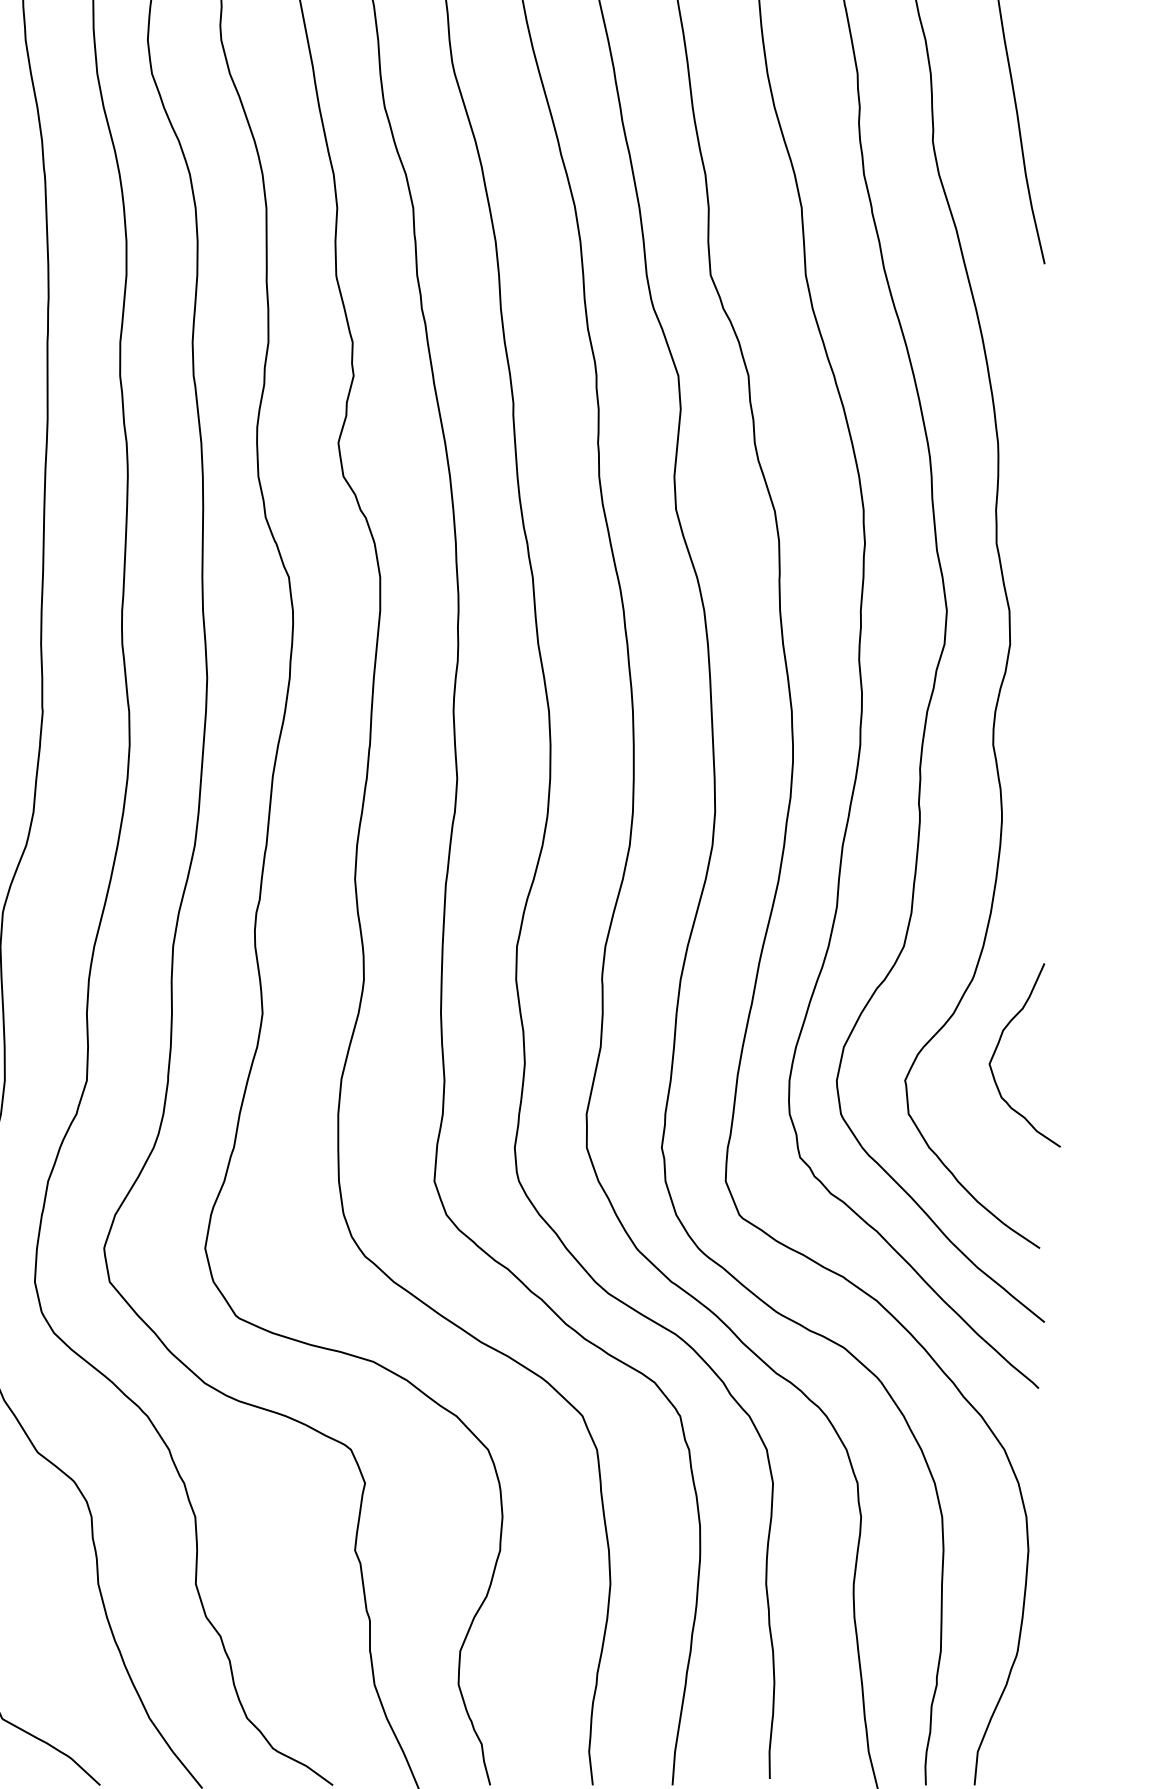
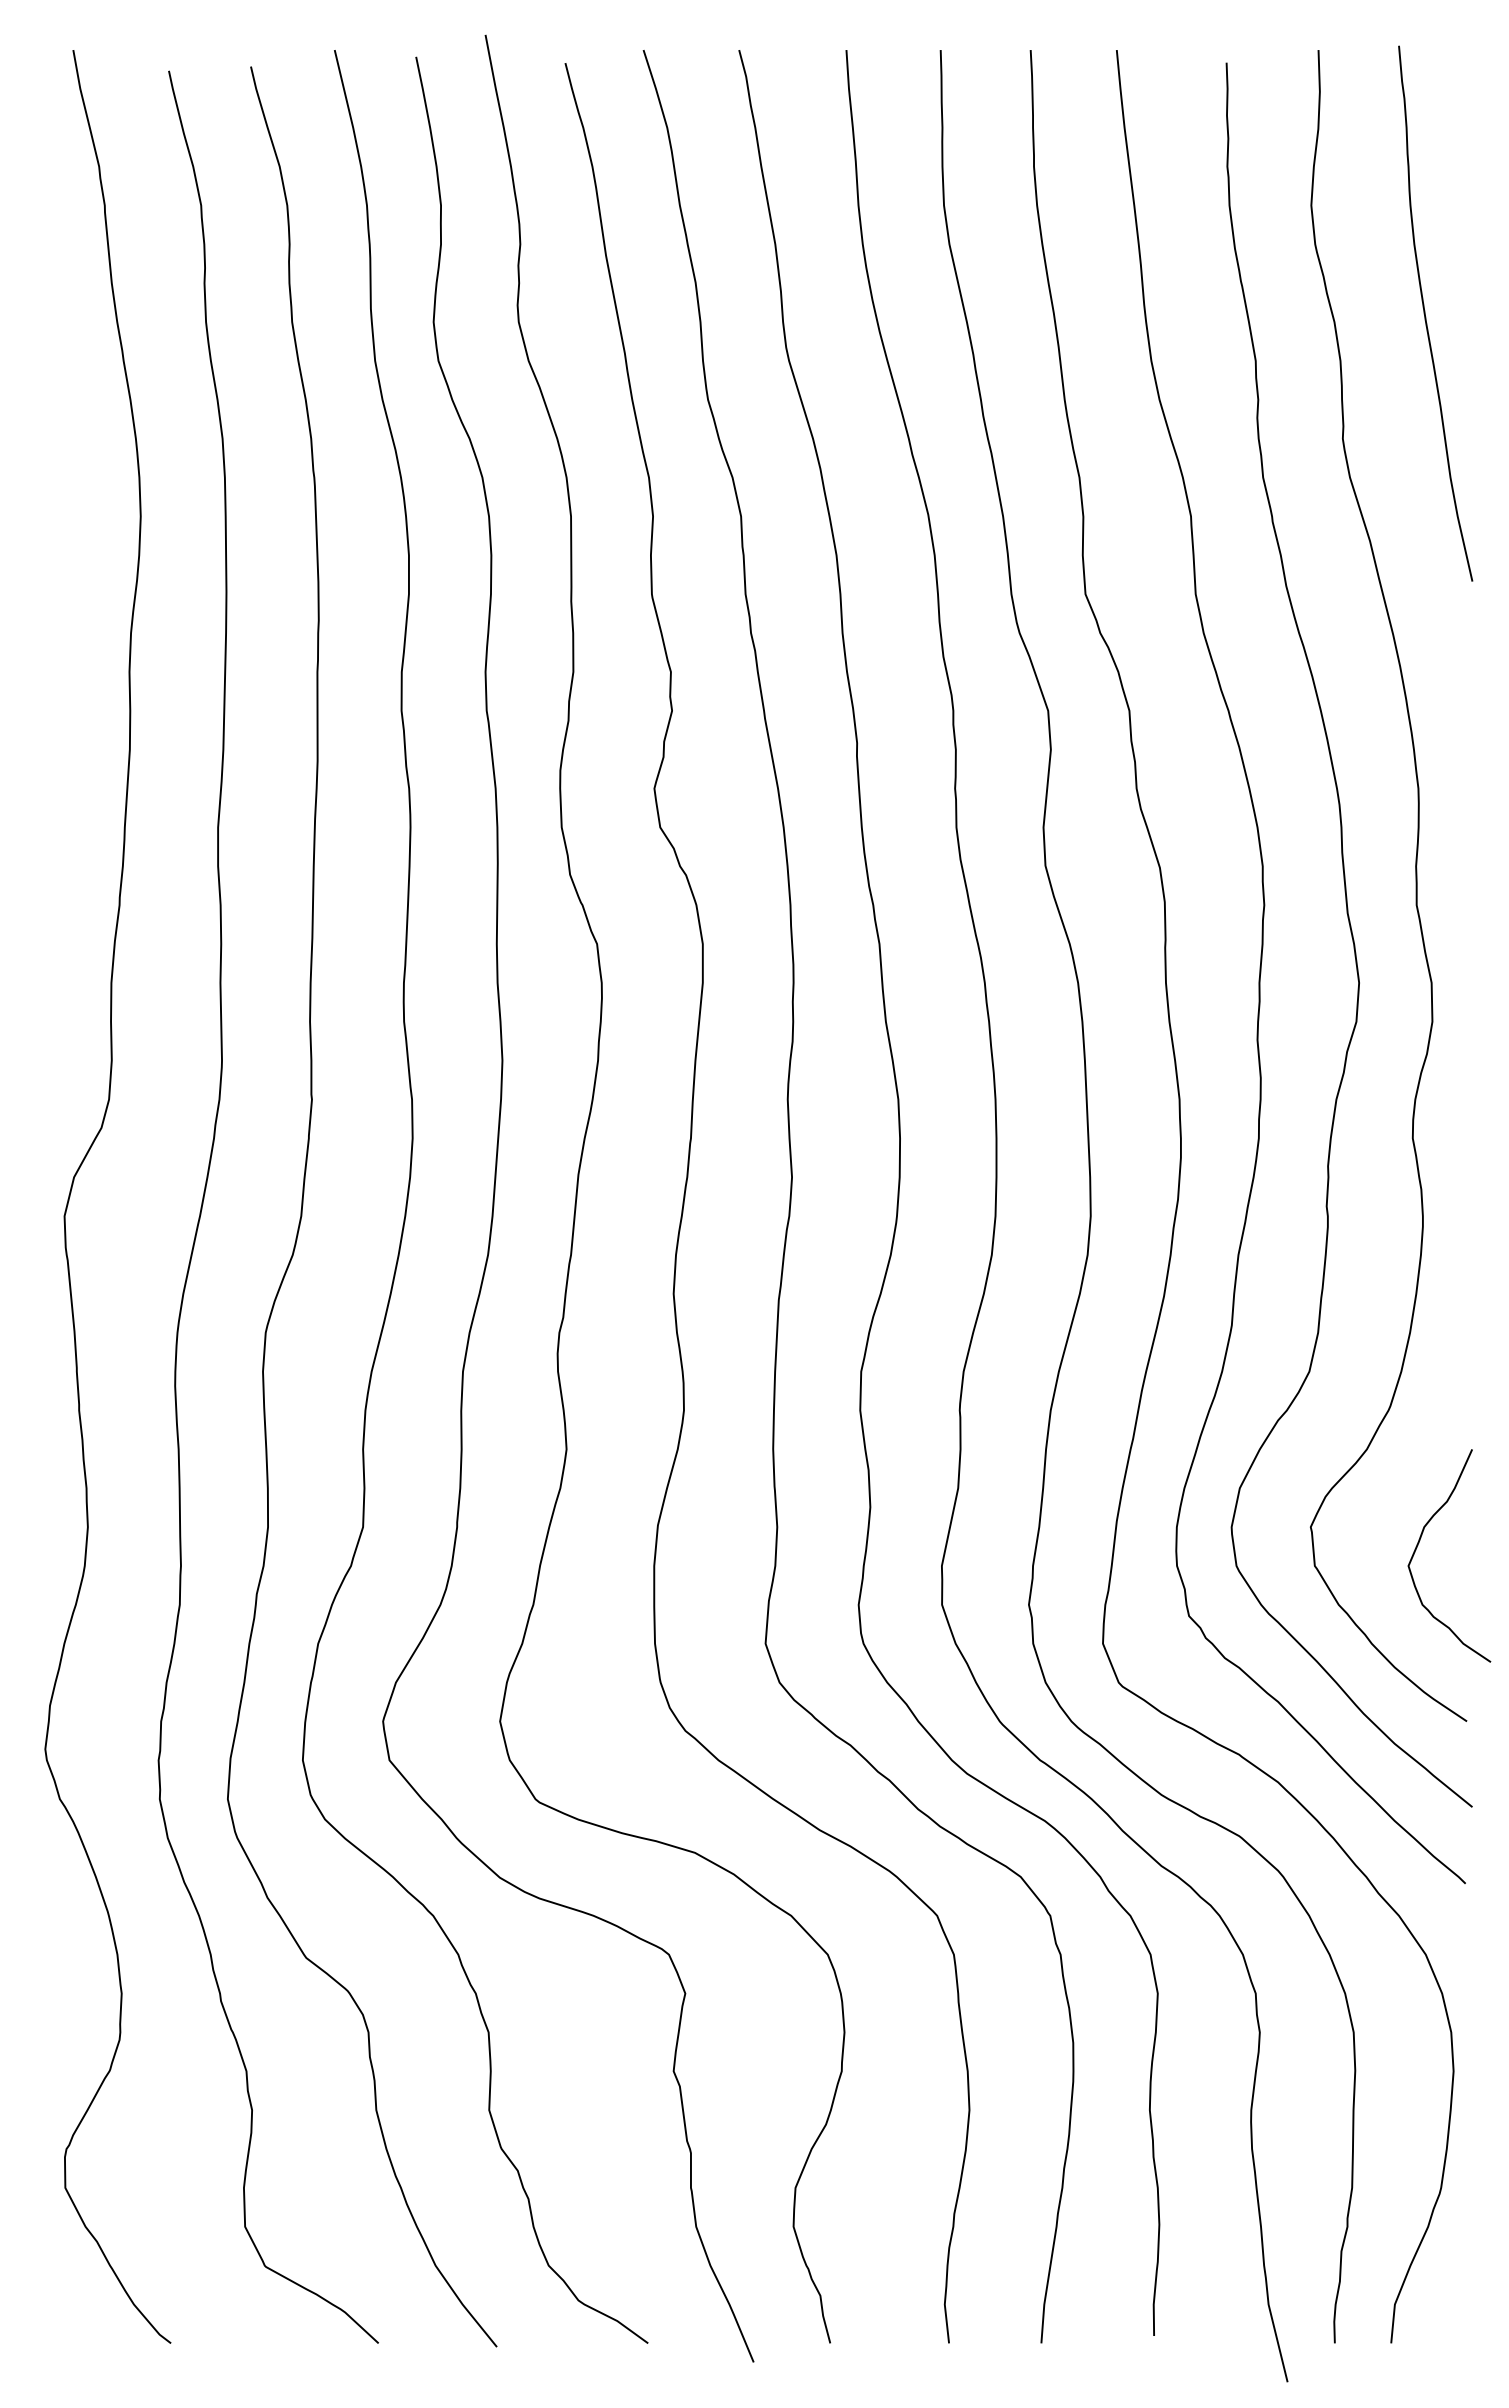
curve: (999, 1044) -> (1419, 1543), moved

